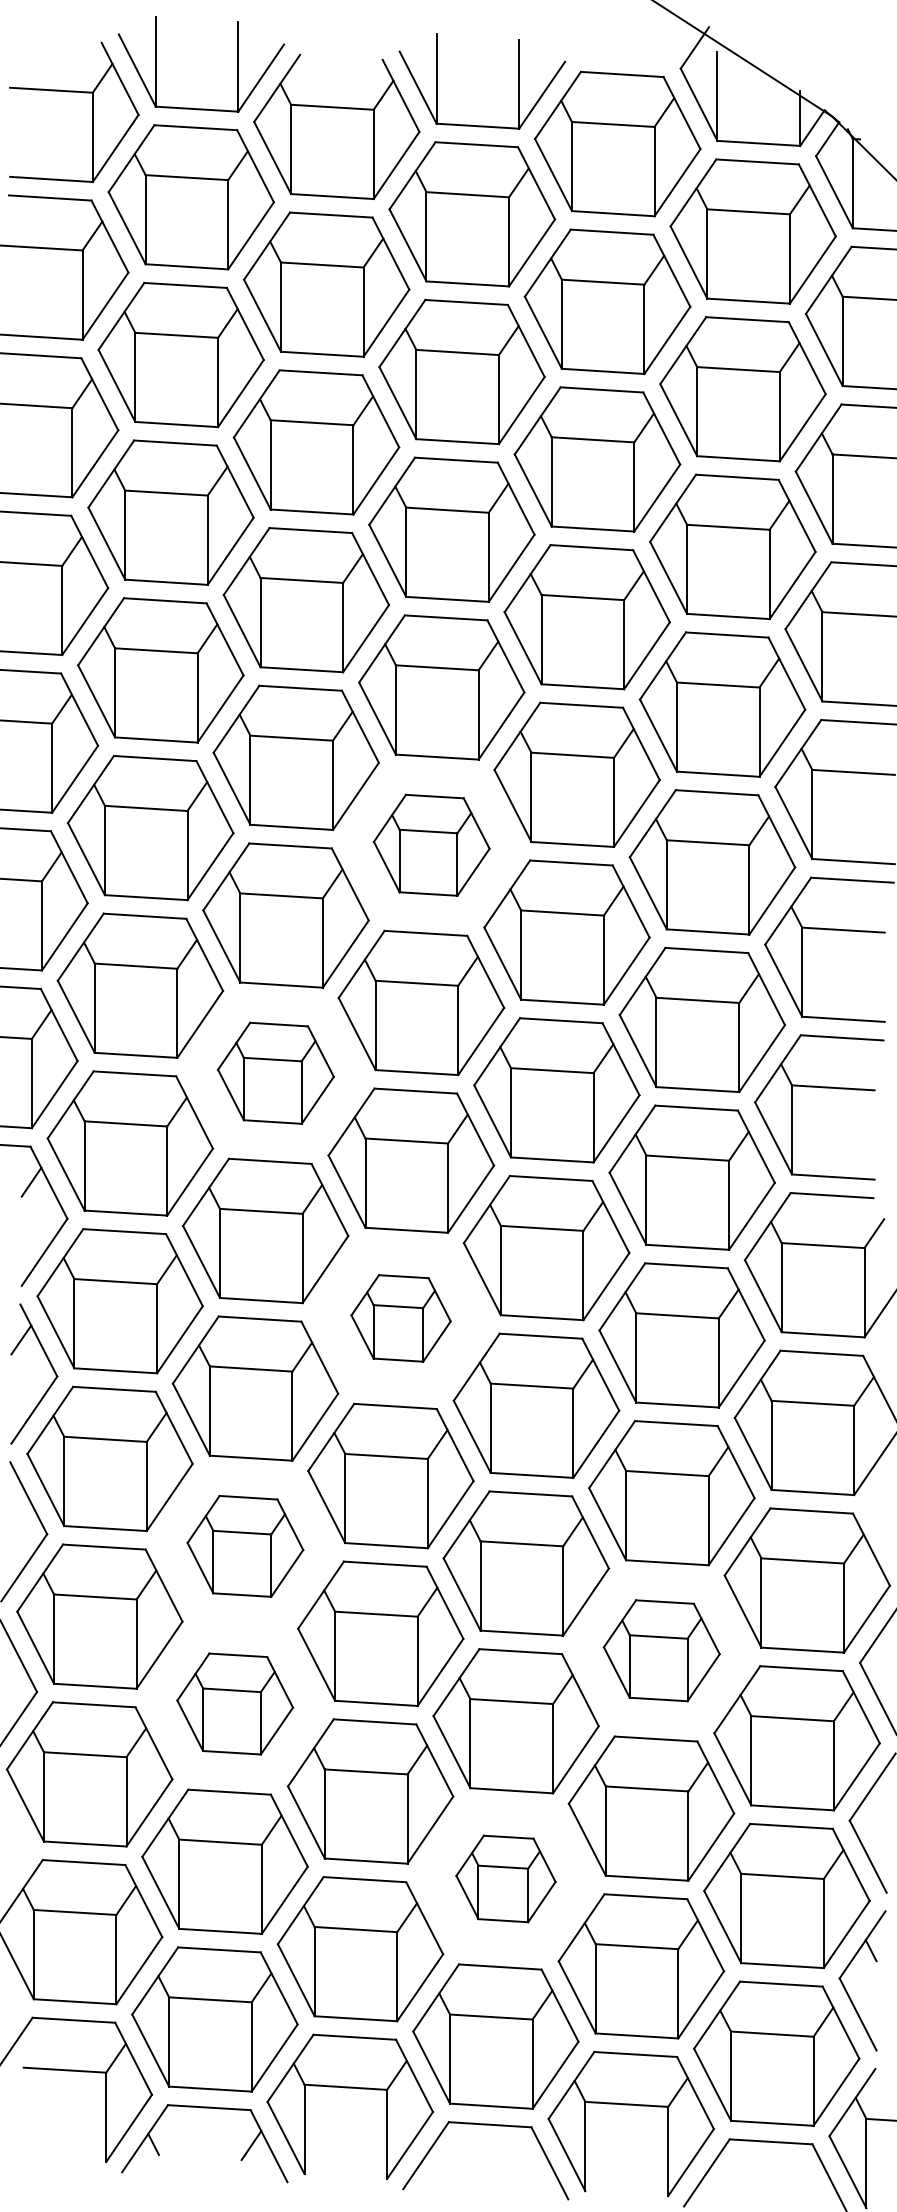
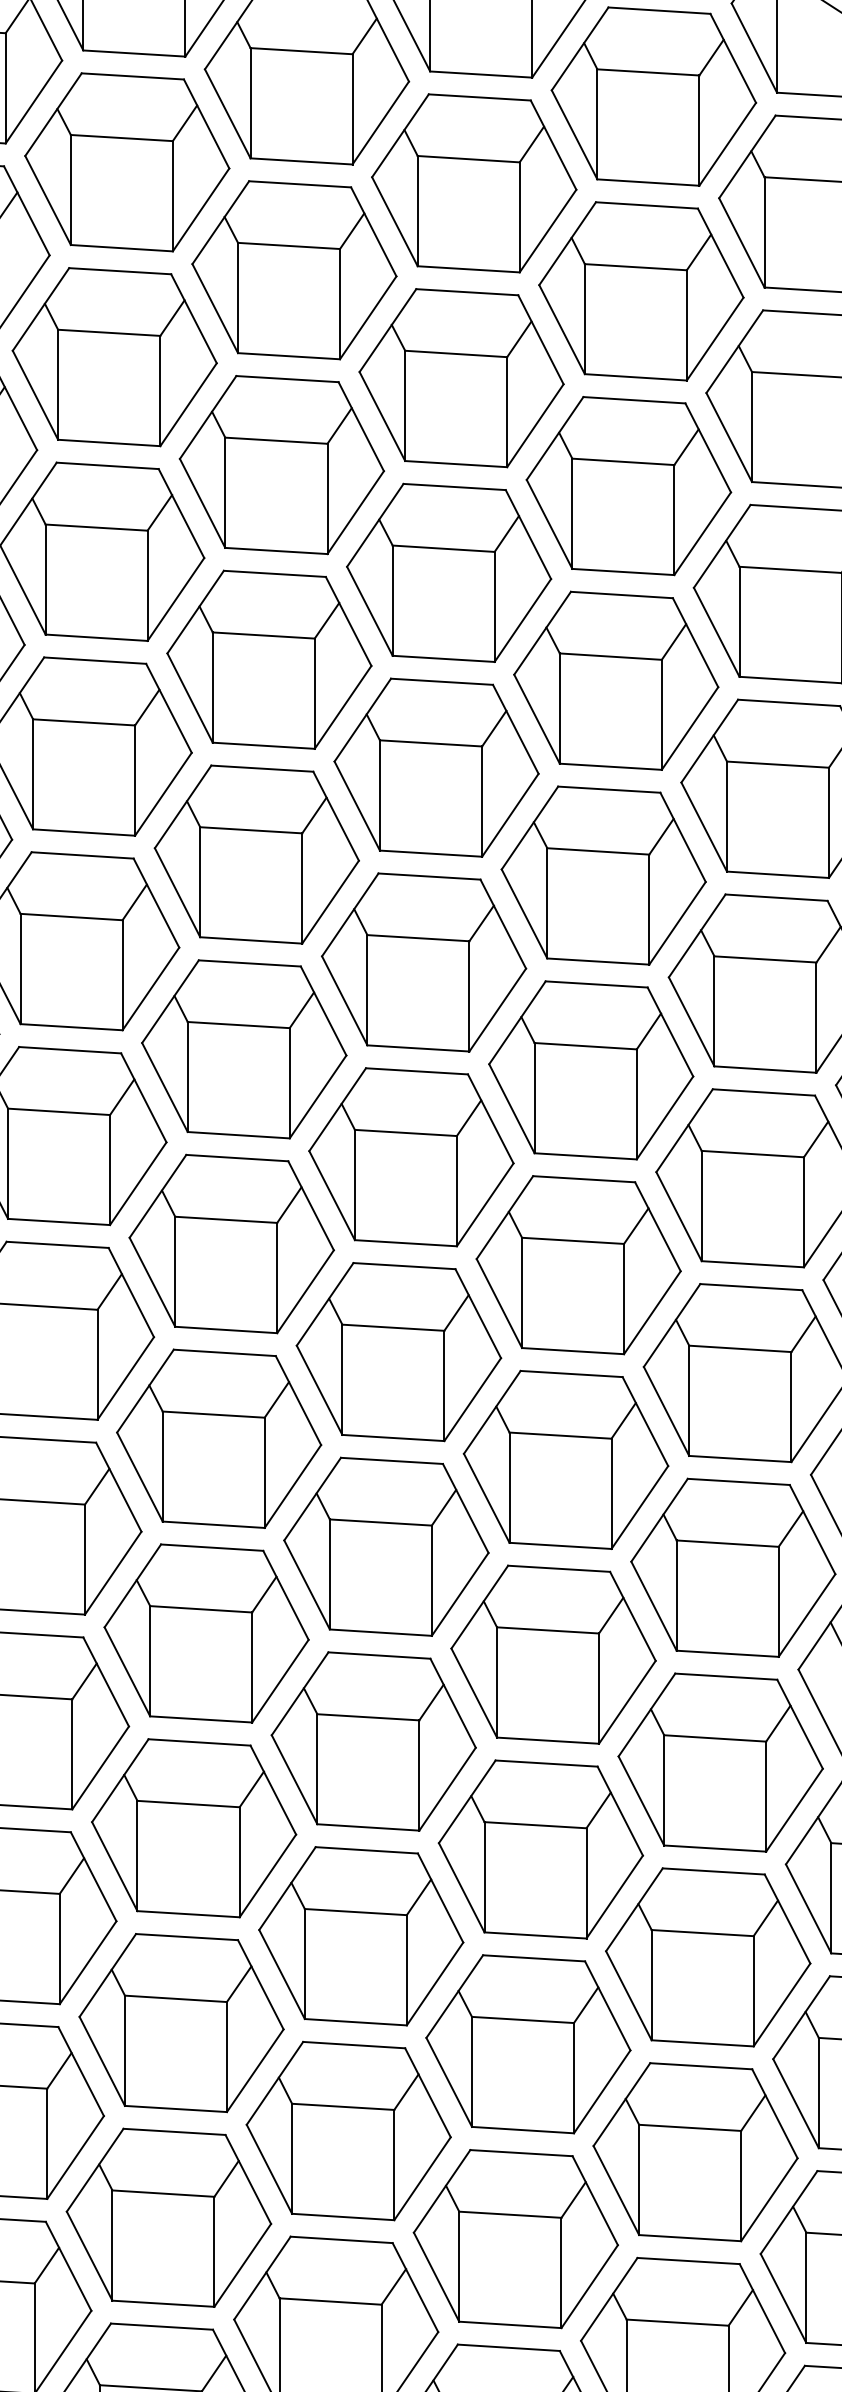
part: (431, 845) -> (423, 962), size x1.43
part: (275, 1073) -> (231, 1244), size x1.43
part: (400, 1318) -> (385, 1546), size x1.67
part: (245, 1546) -> (194, 1828), size x1.43
part: (661, 1650) -> (707, 1956), size x1.43
part: (234, 1703) -> (180, 2022), size x1.43
part: (505, 1878) -> (515, 2238), size x1.67

